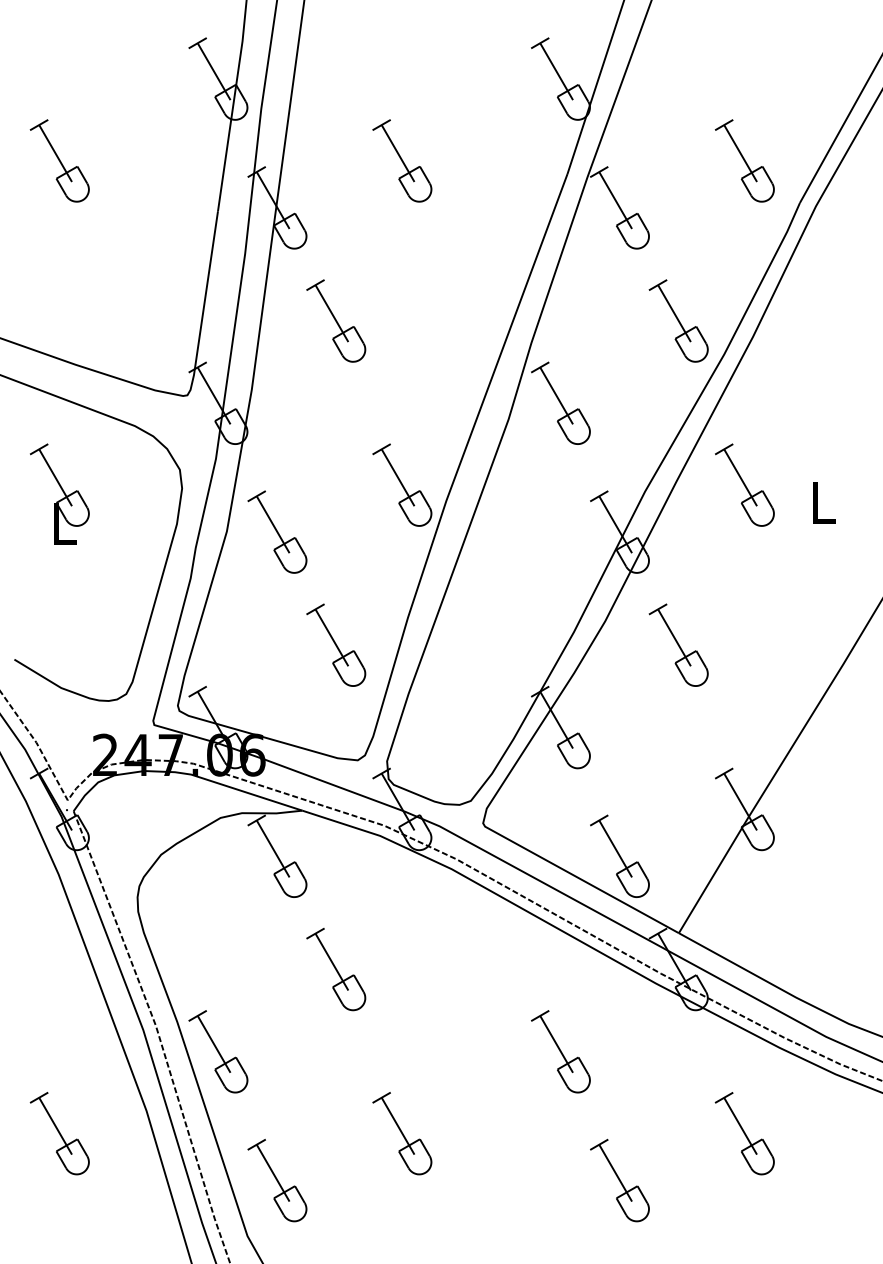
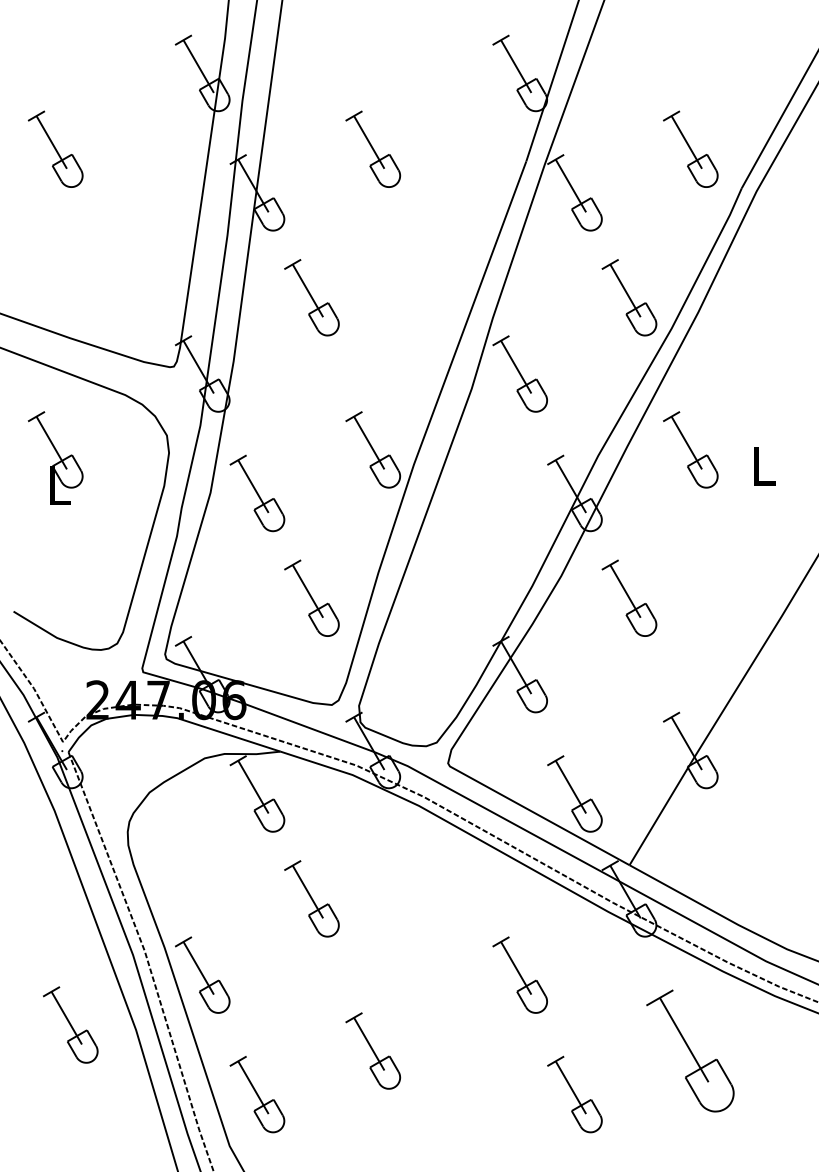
part: (59, 1133) -> (70, 1024), moved
part: (744, 1133) -> (690, 1050), size x1.6

